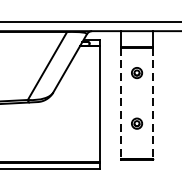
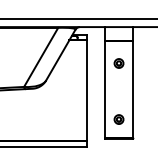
line: (121, 104) -> (105, 90), dashed -> solid
line: (153, 104) -> (133, 90), dashed -> solid
part: (136, 123) -> (118, 119), moved

